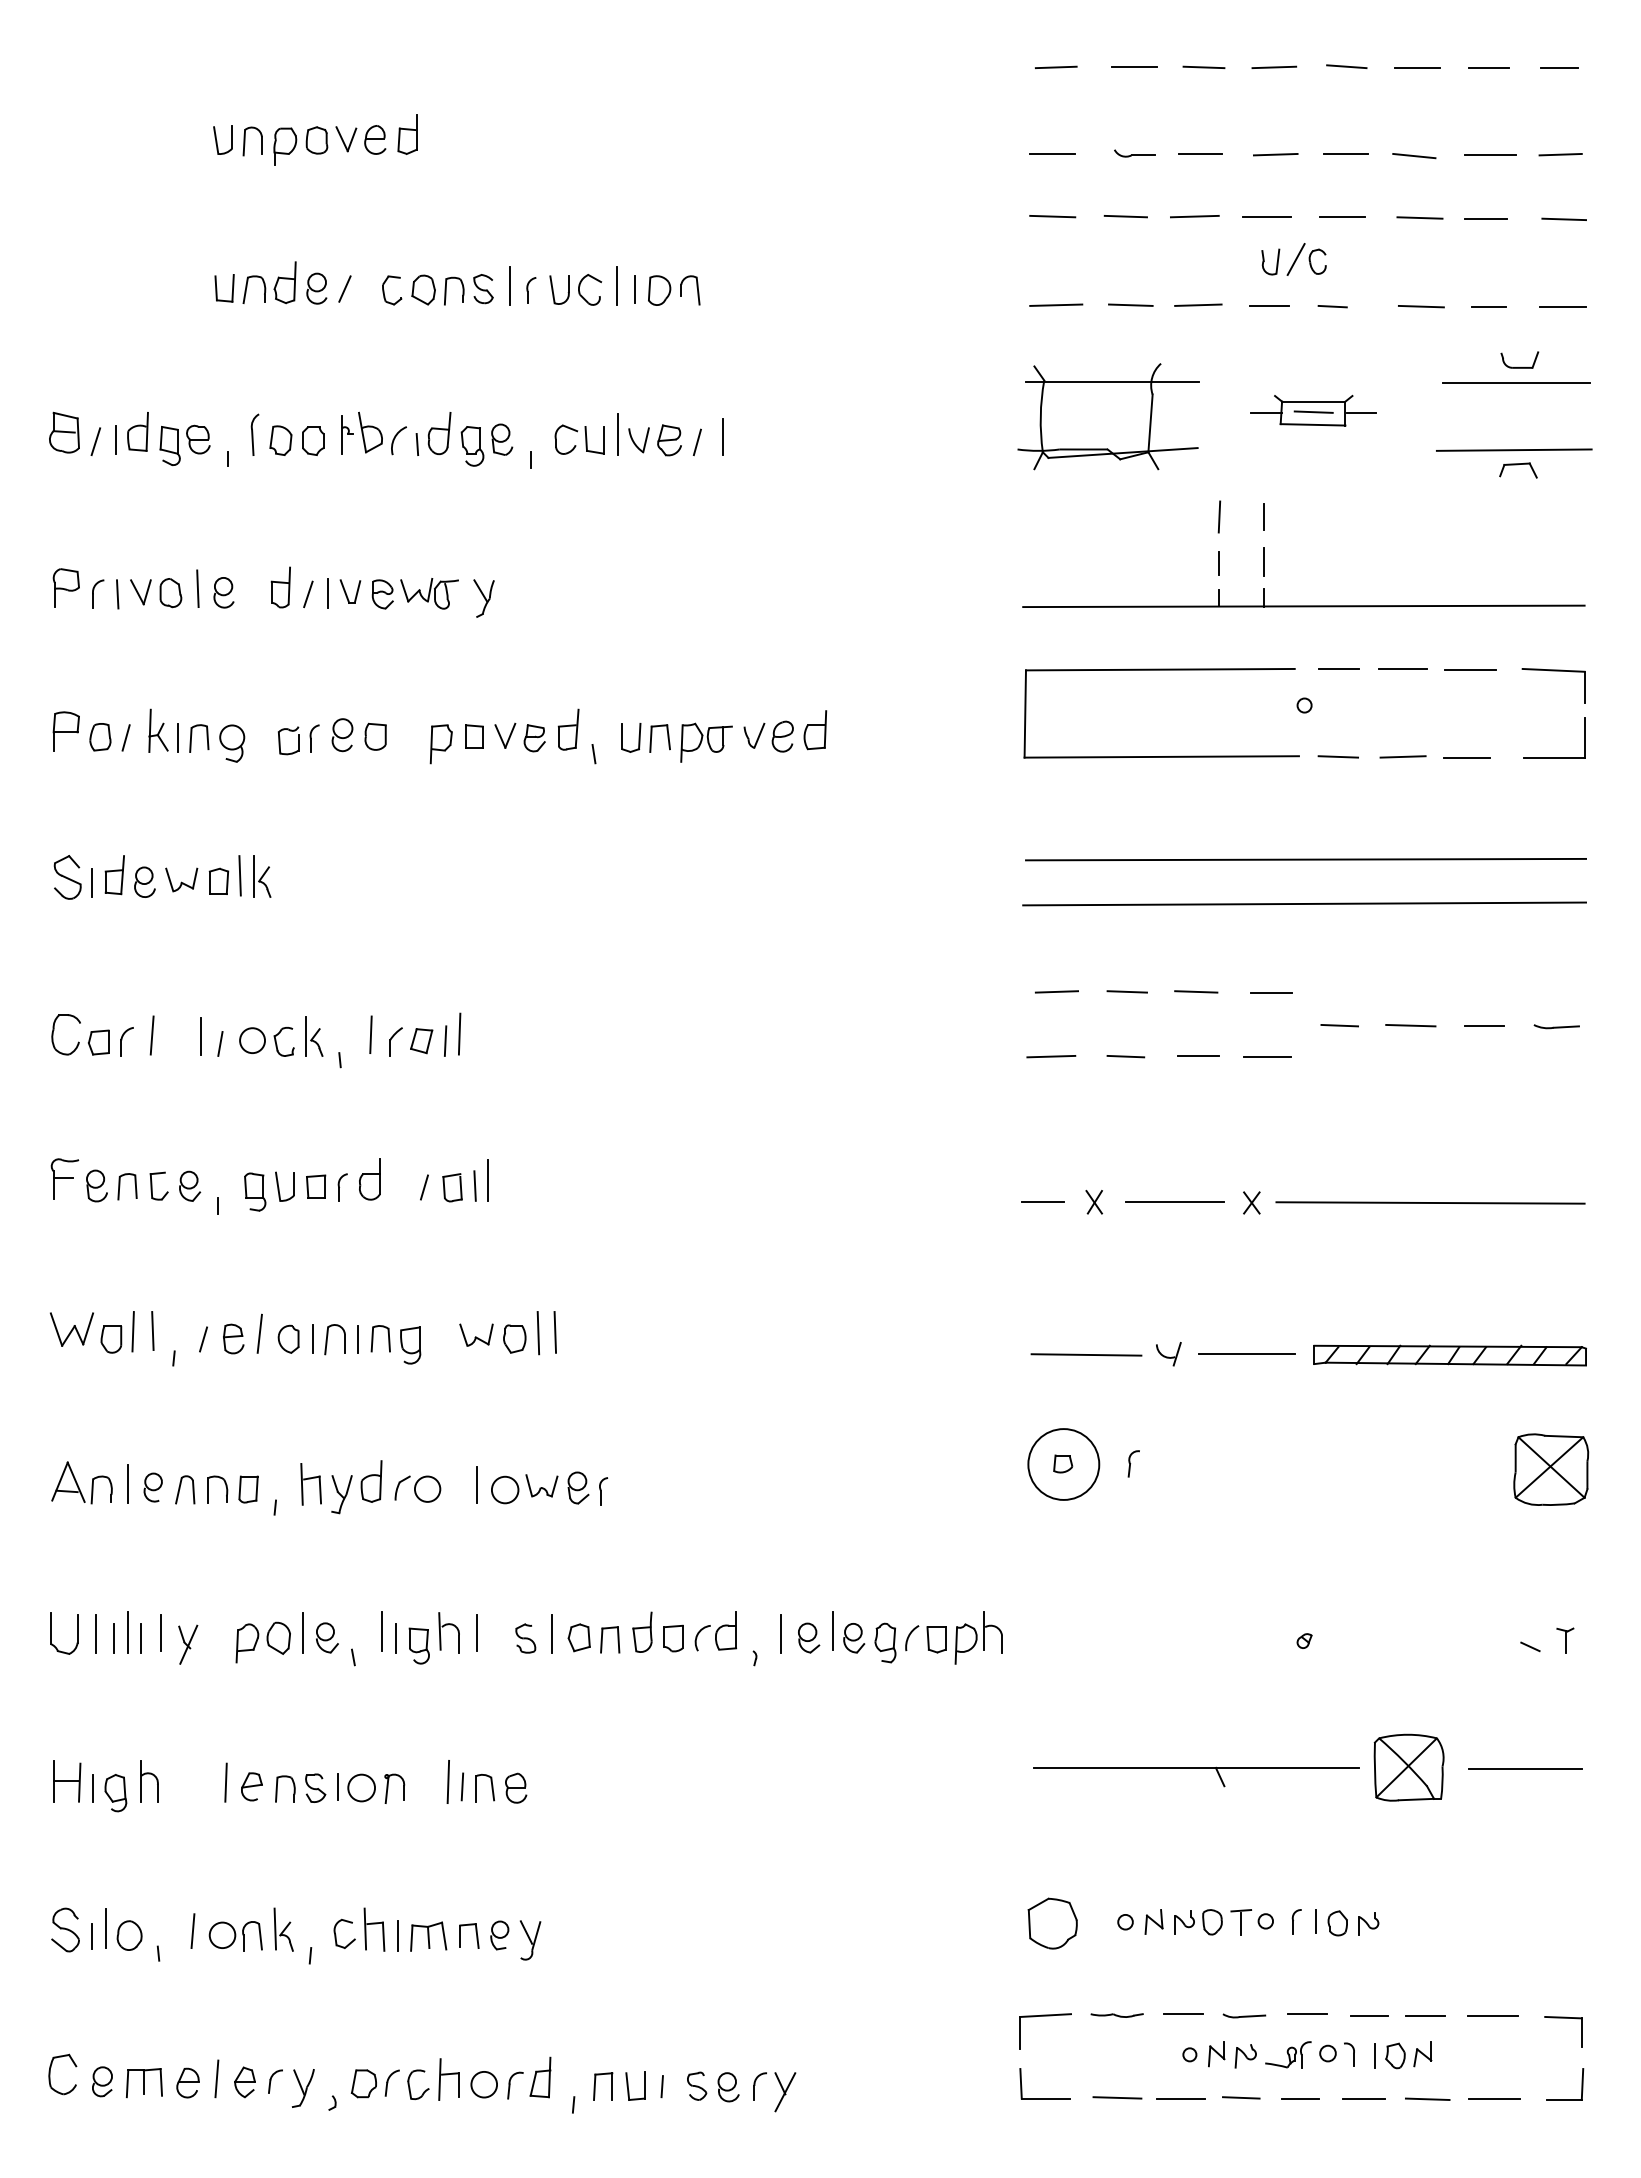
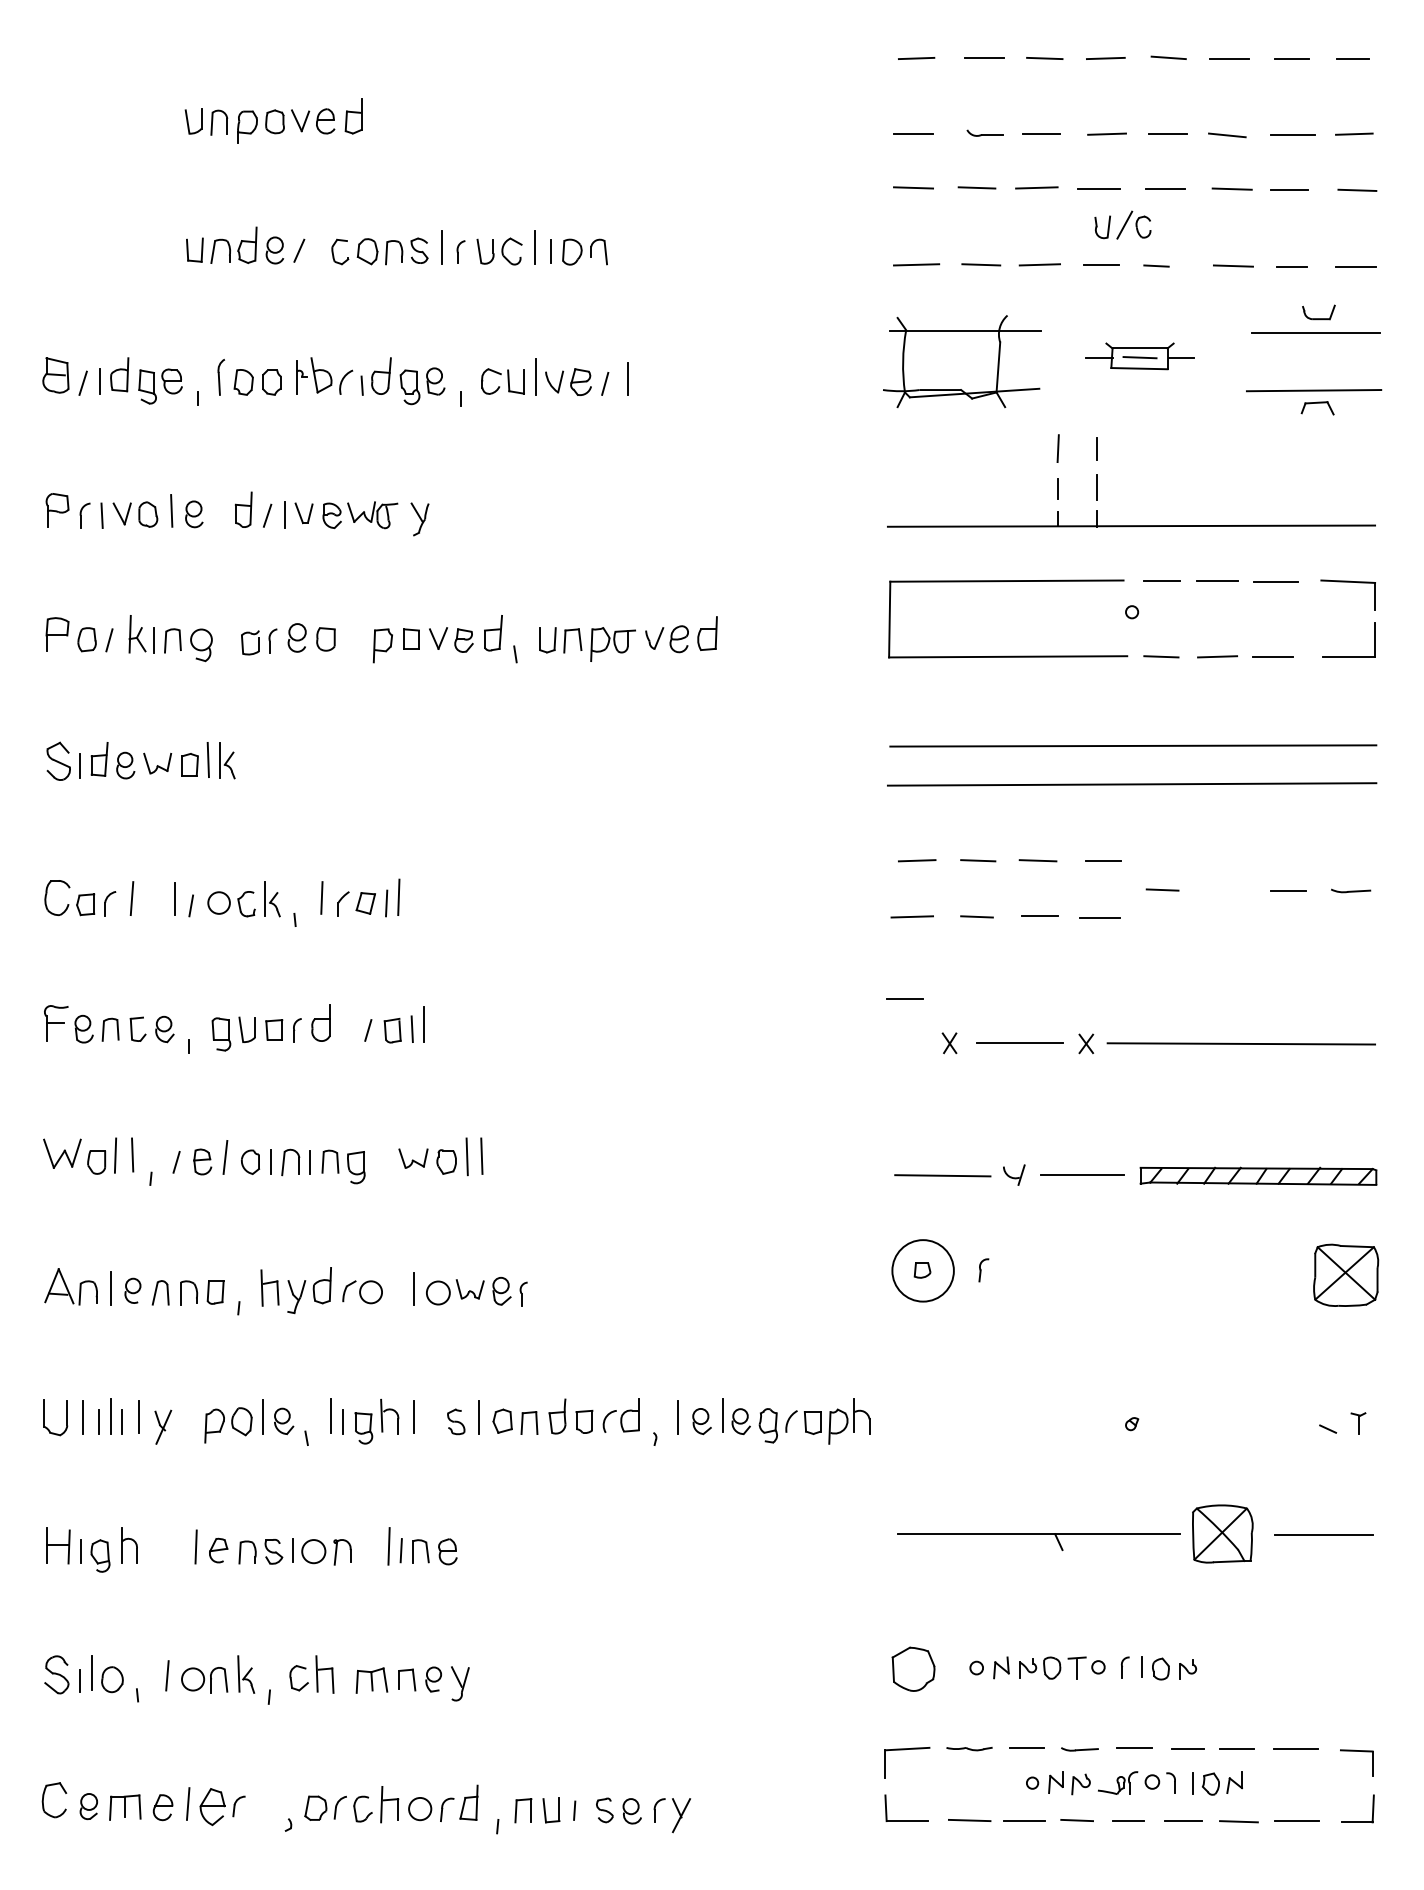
line: (1410, 1025) -> (1224, 889), removed
line: (1042, 1201) -> (904, 998), moved
line: (398, 1935) -> (345, 1679), removed
part: (244, 2082) -> (212, 1807), size x1.4
part: (303, 2088) -> (263, 1812), removed

